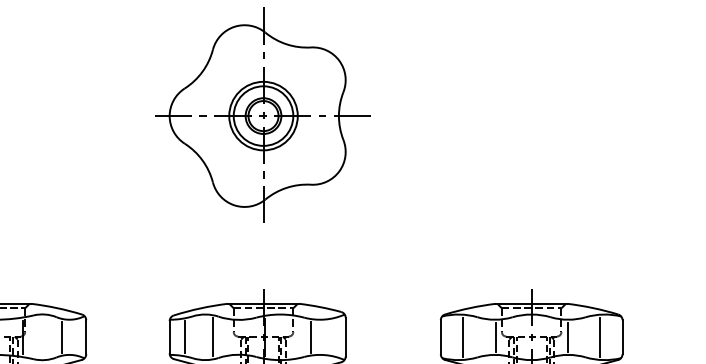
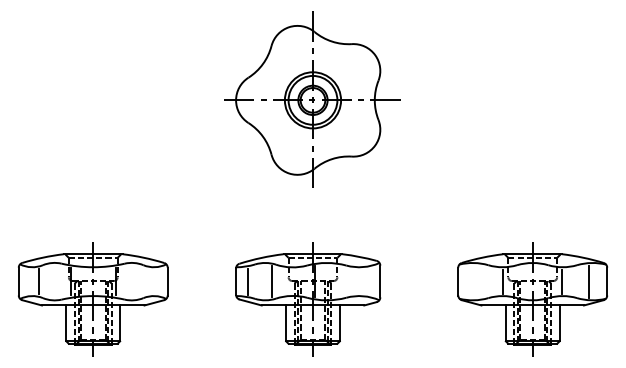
line: (61, 337) -> (147, 281), removed
line: (310, 337) -> (351, 281), removed
line: (463, 337) -> (476, 281), removed

